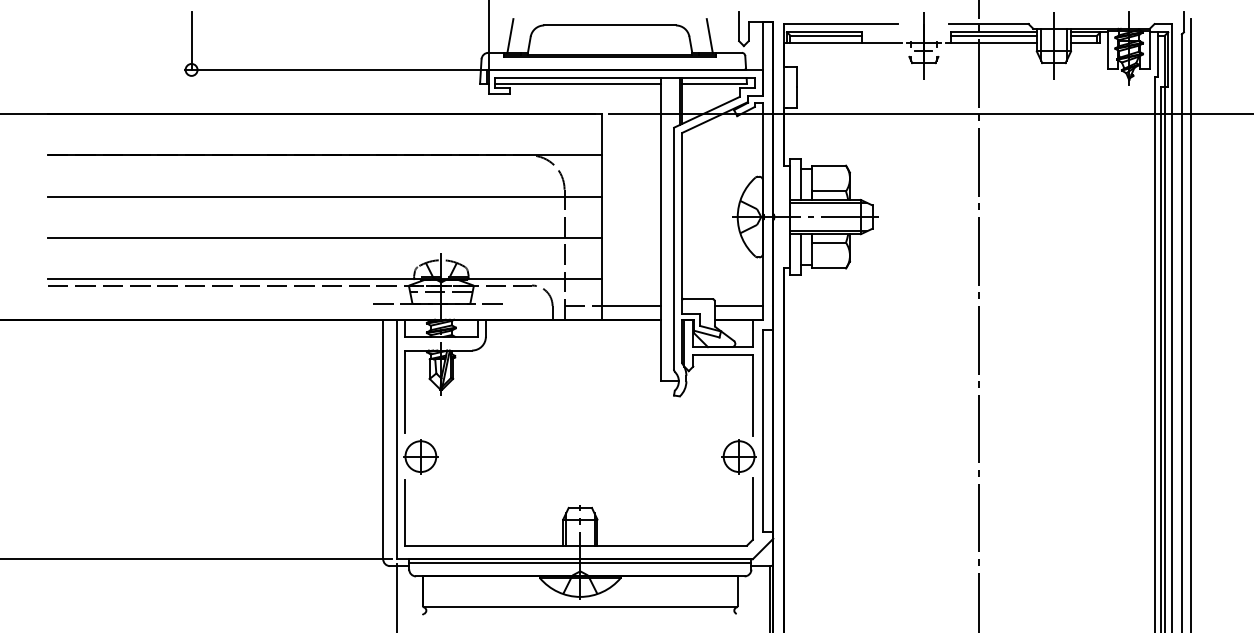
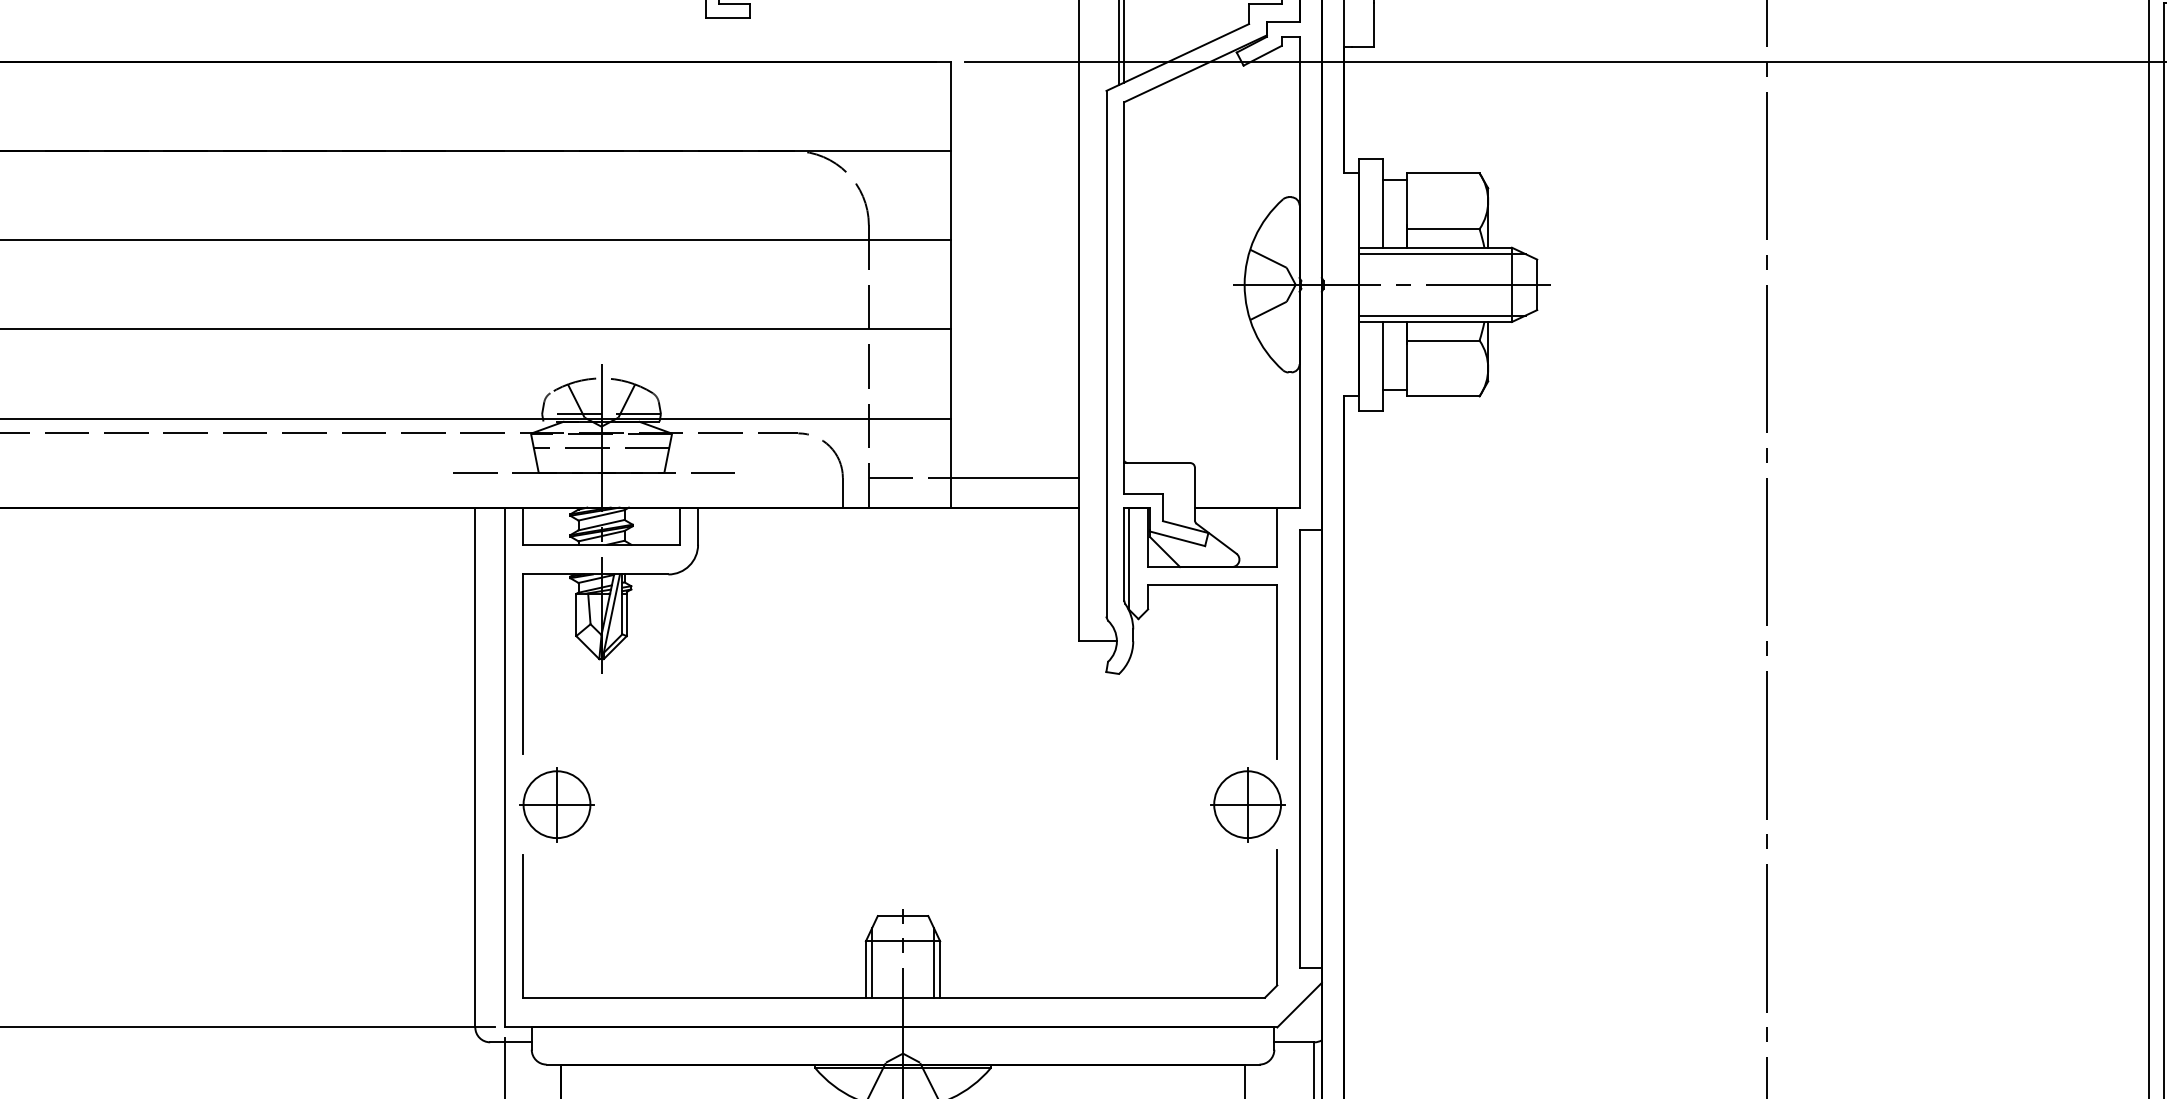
line: (738, 306) -> (1246, 478), removed
line: (580, 562) -> (903, 1034), removed

